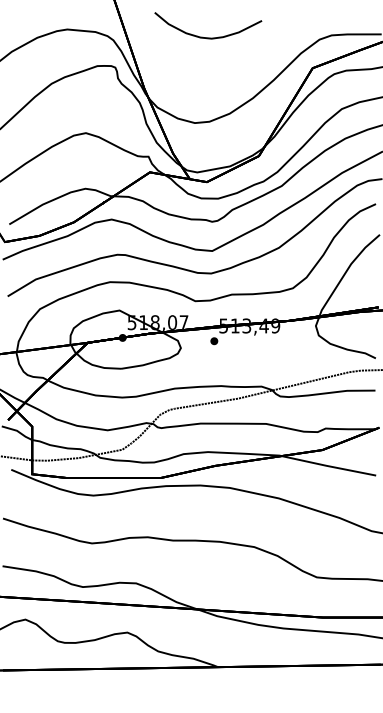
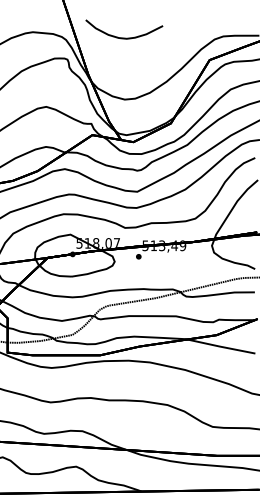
curve: (208, 37) -> (124, 37), moved

